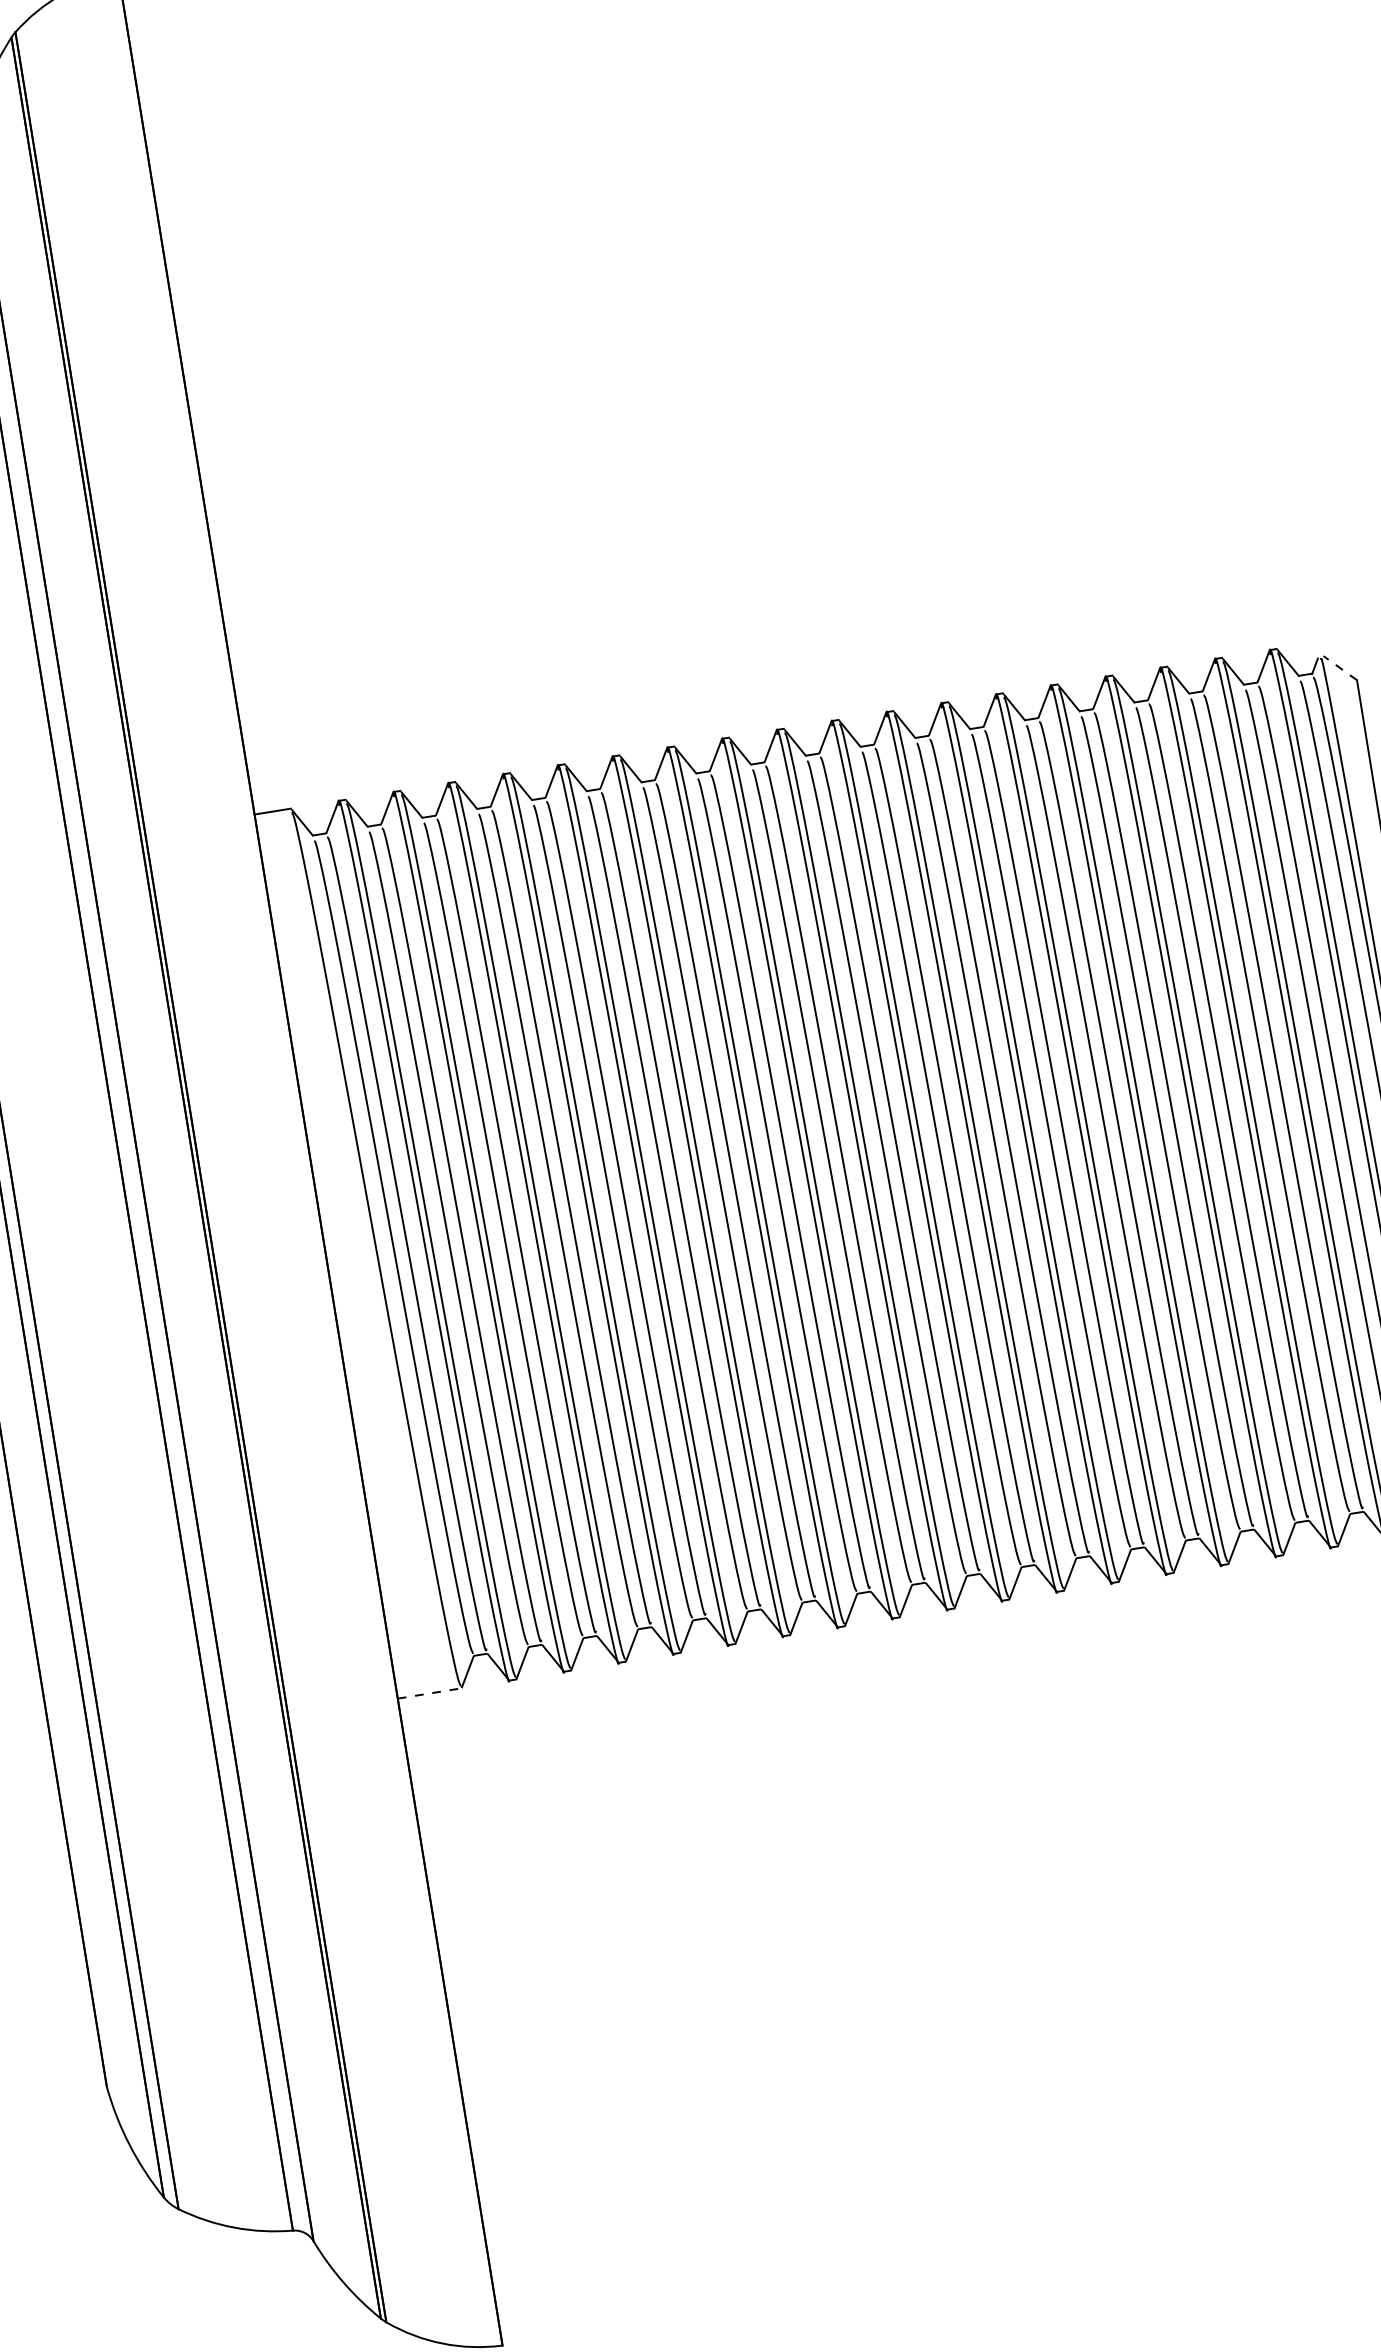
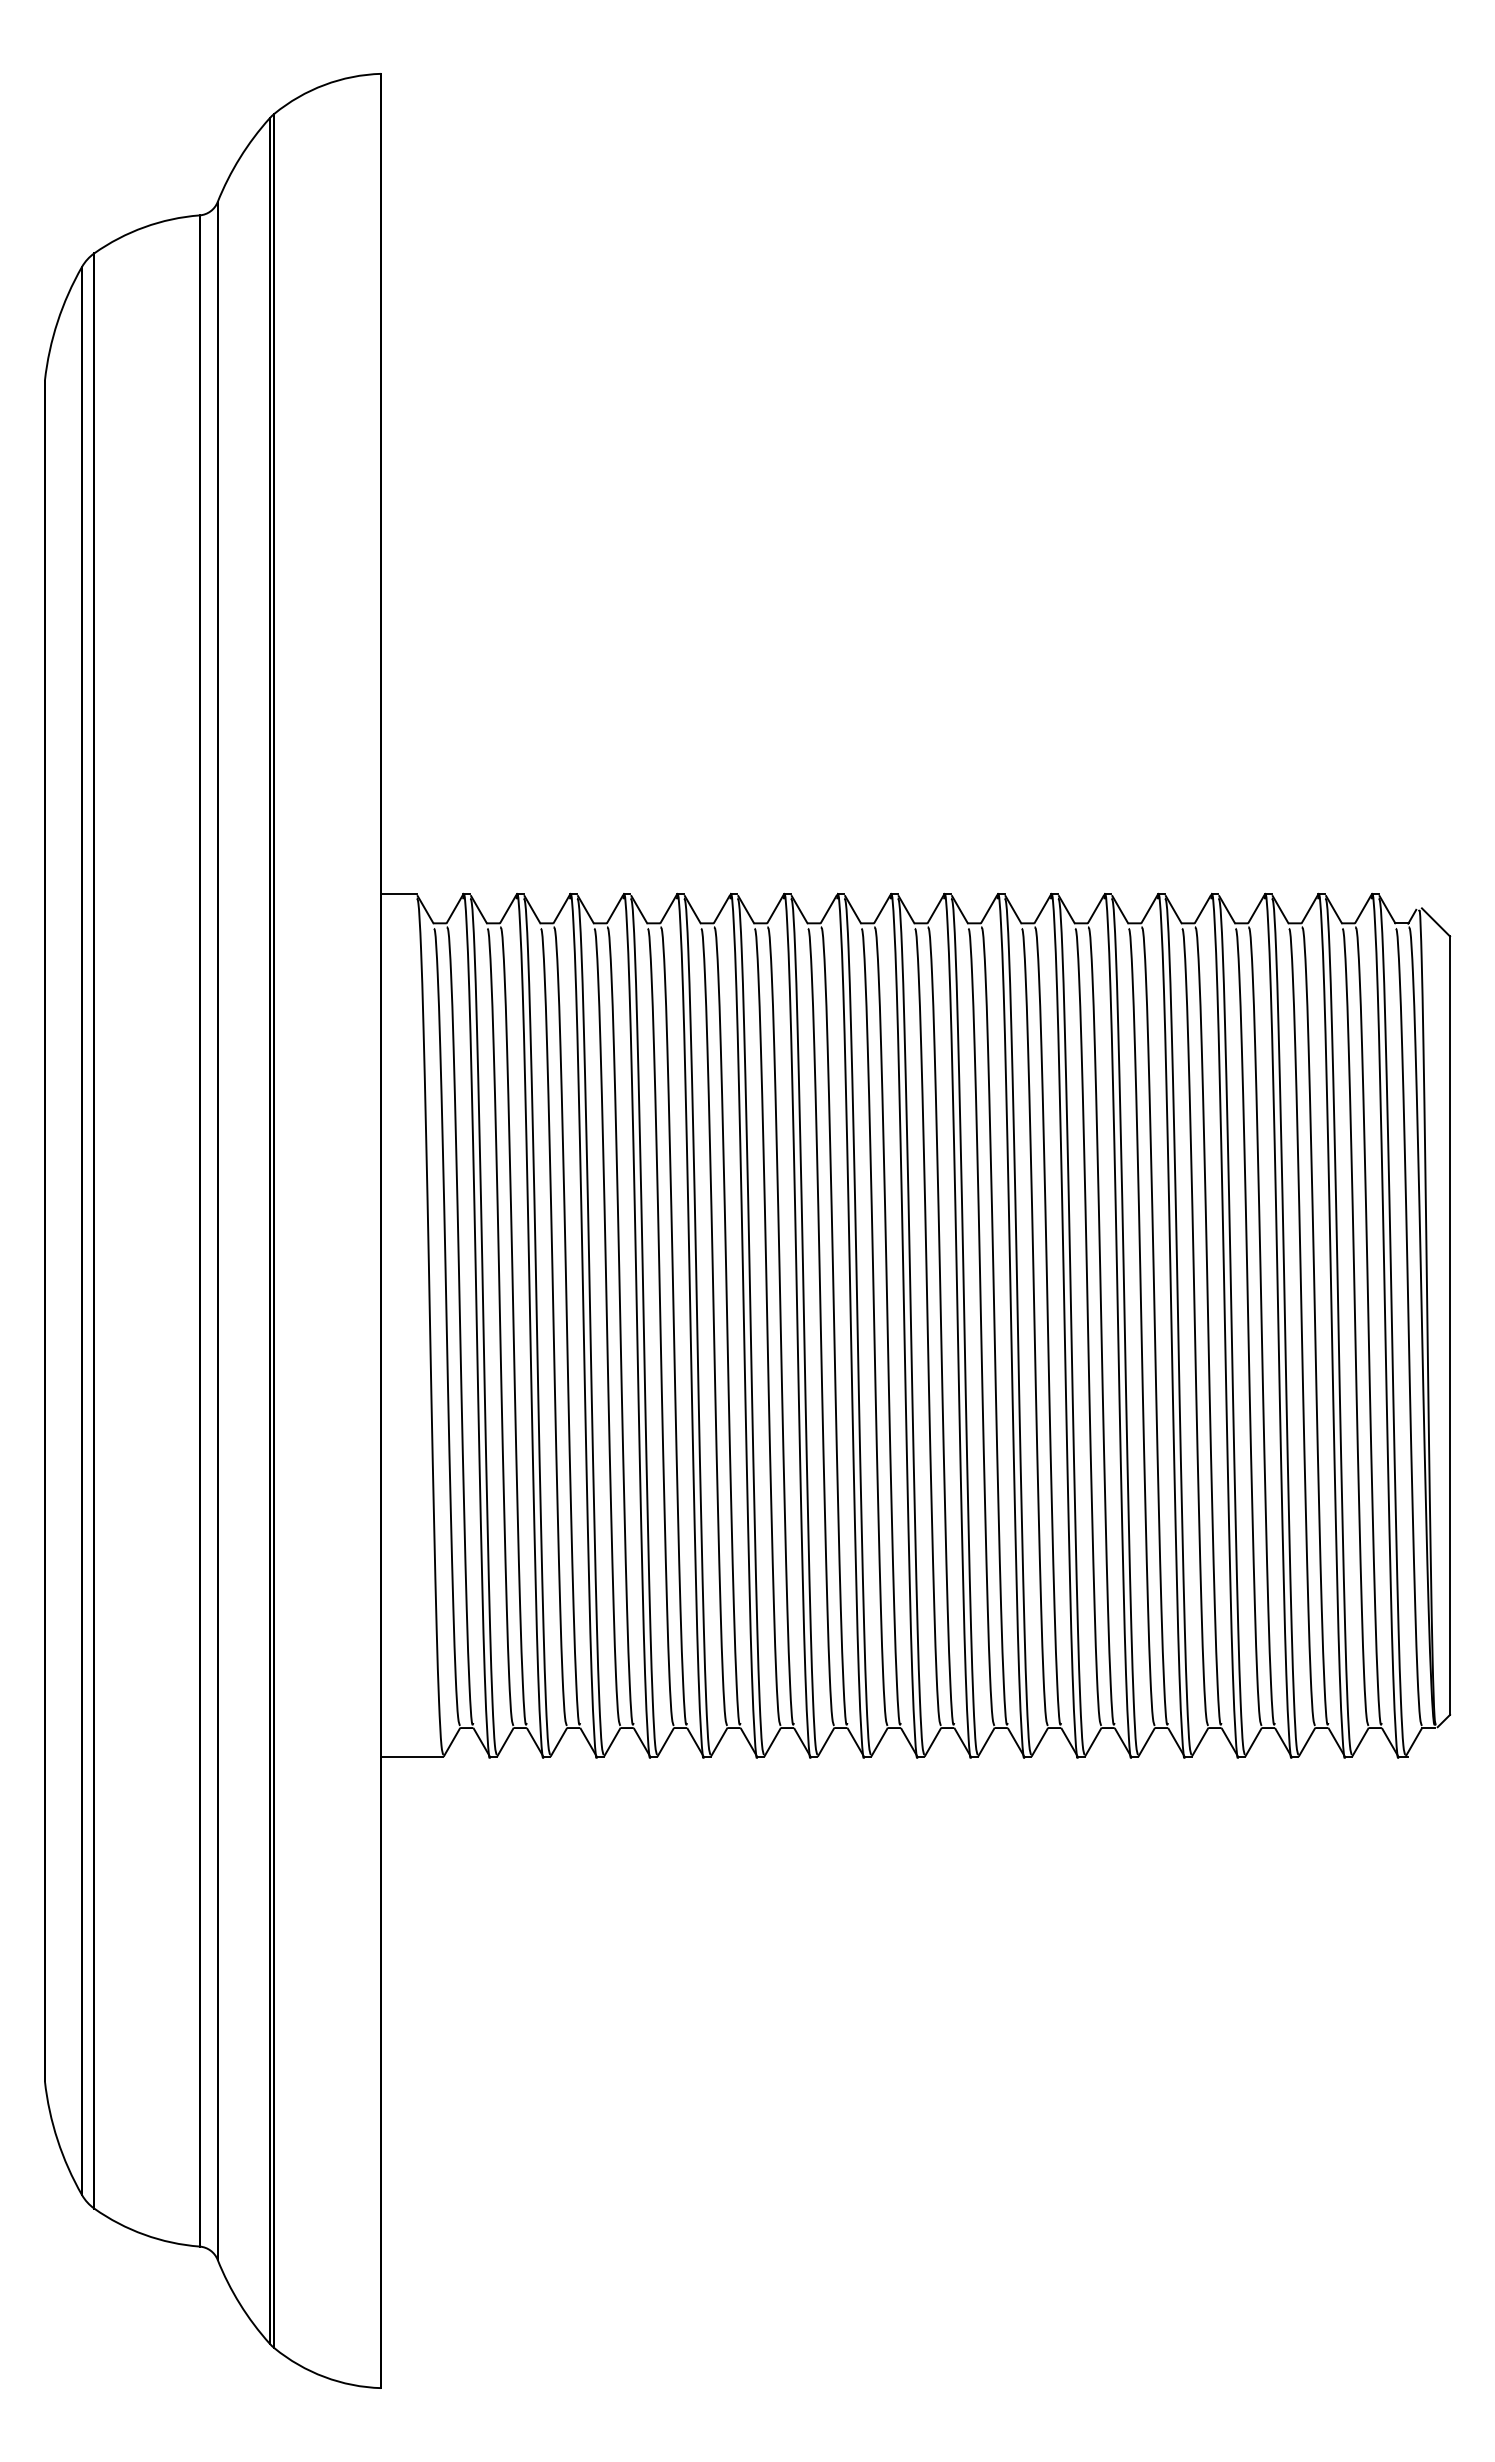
line: (1340, 668) -> (1436, 922), dashed -> solid
line: (429, 1692) -> (412, 1756), dashed -> solid

